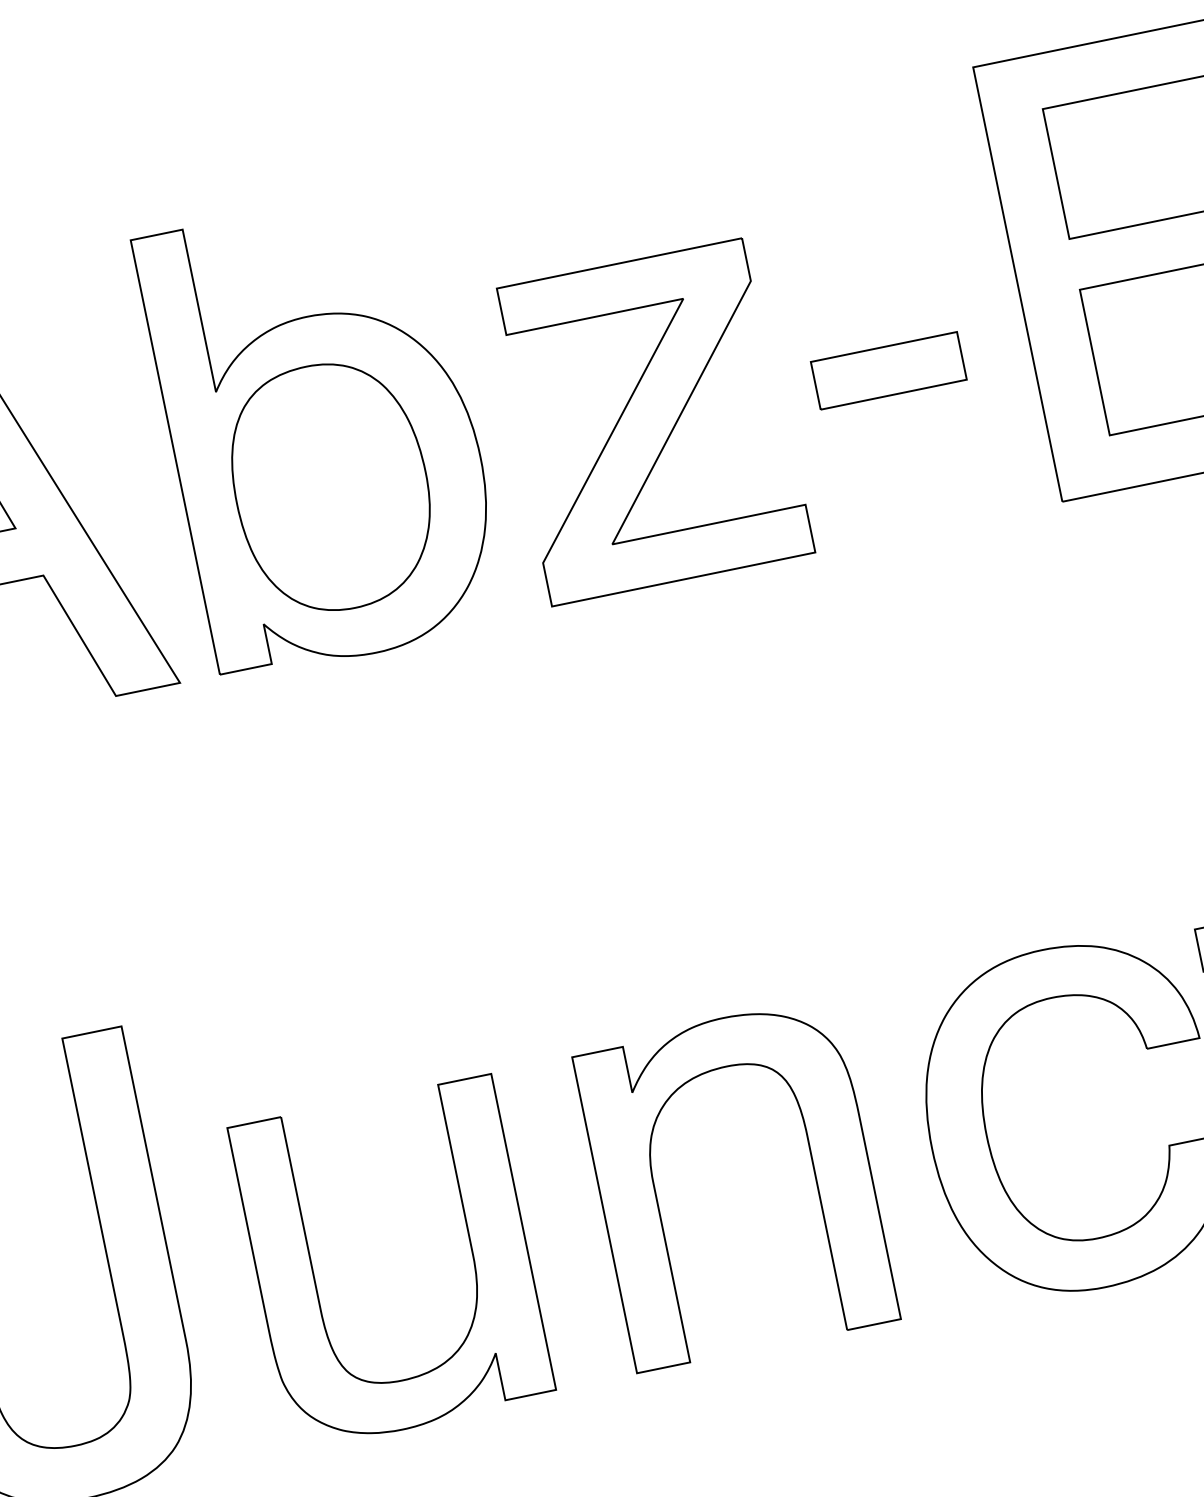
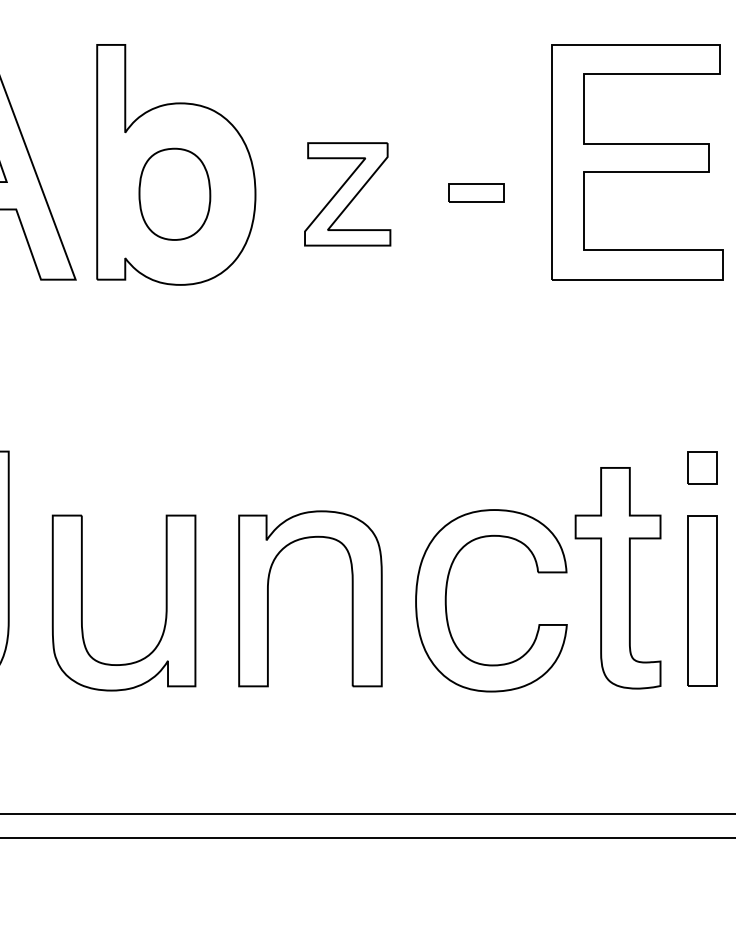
part: (888, 369) -> (476, 192), size x0.7
part: (650, 421) -> (347, 194), size x0.6
part: (330, 487) -> (174, 194), size x0.7

